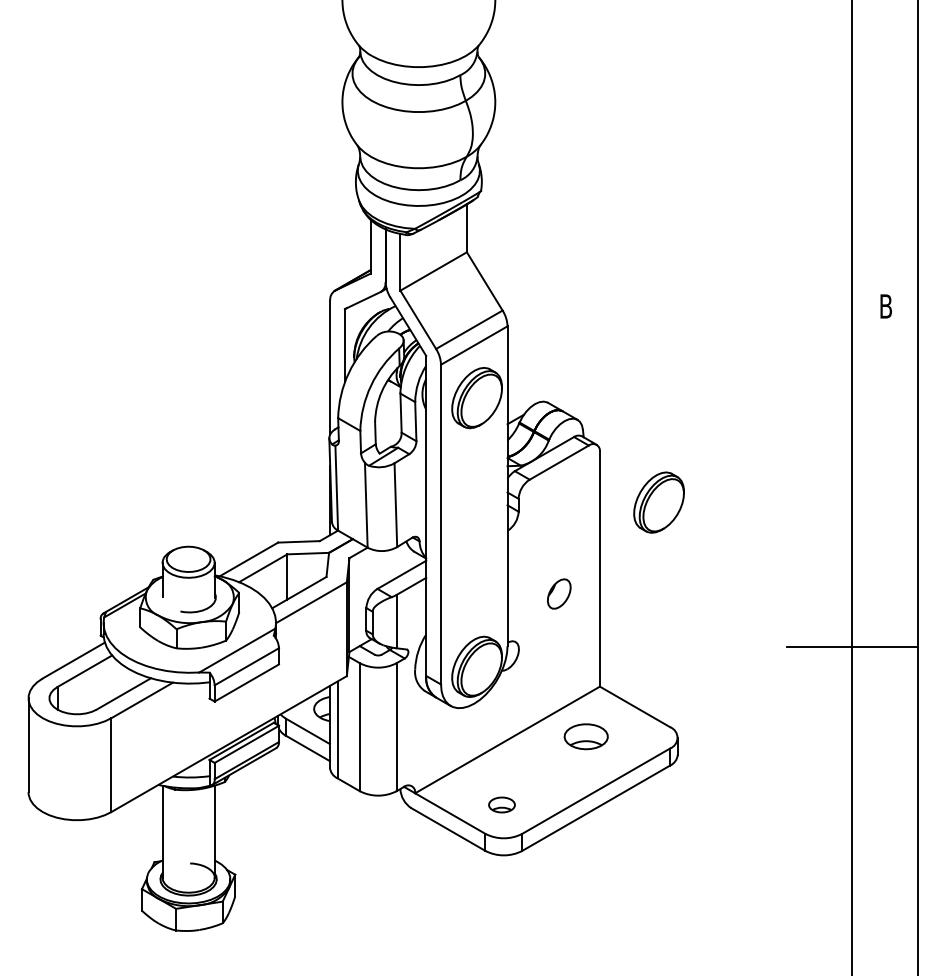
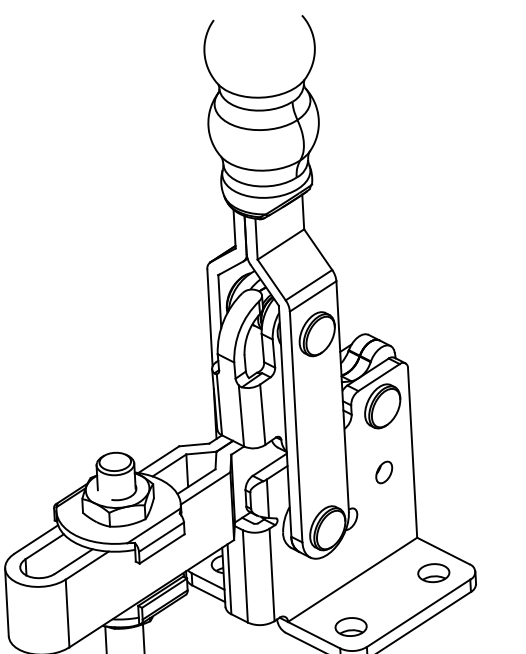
part: (658, 502) -> (382, 406), moved
part: (585, 736) -> (433, 572), moved
part: (501, 804) -> (350, 626), size x1.67

